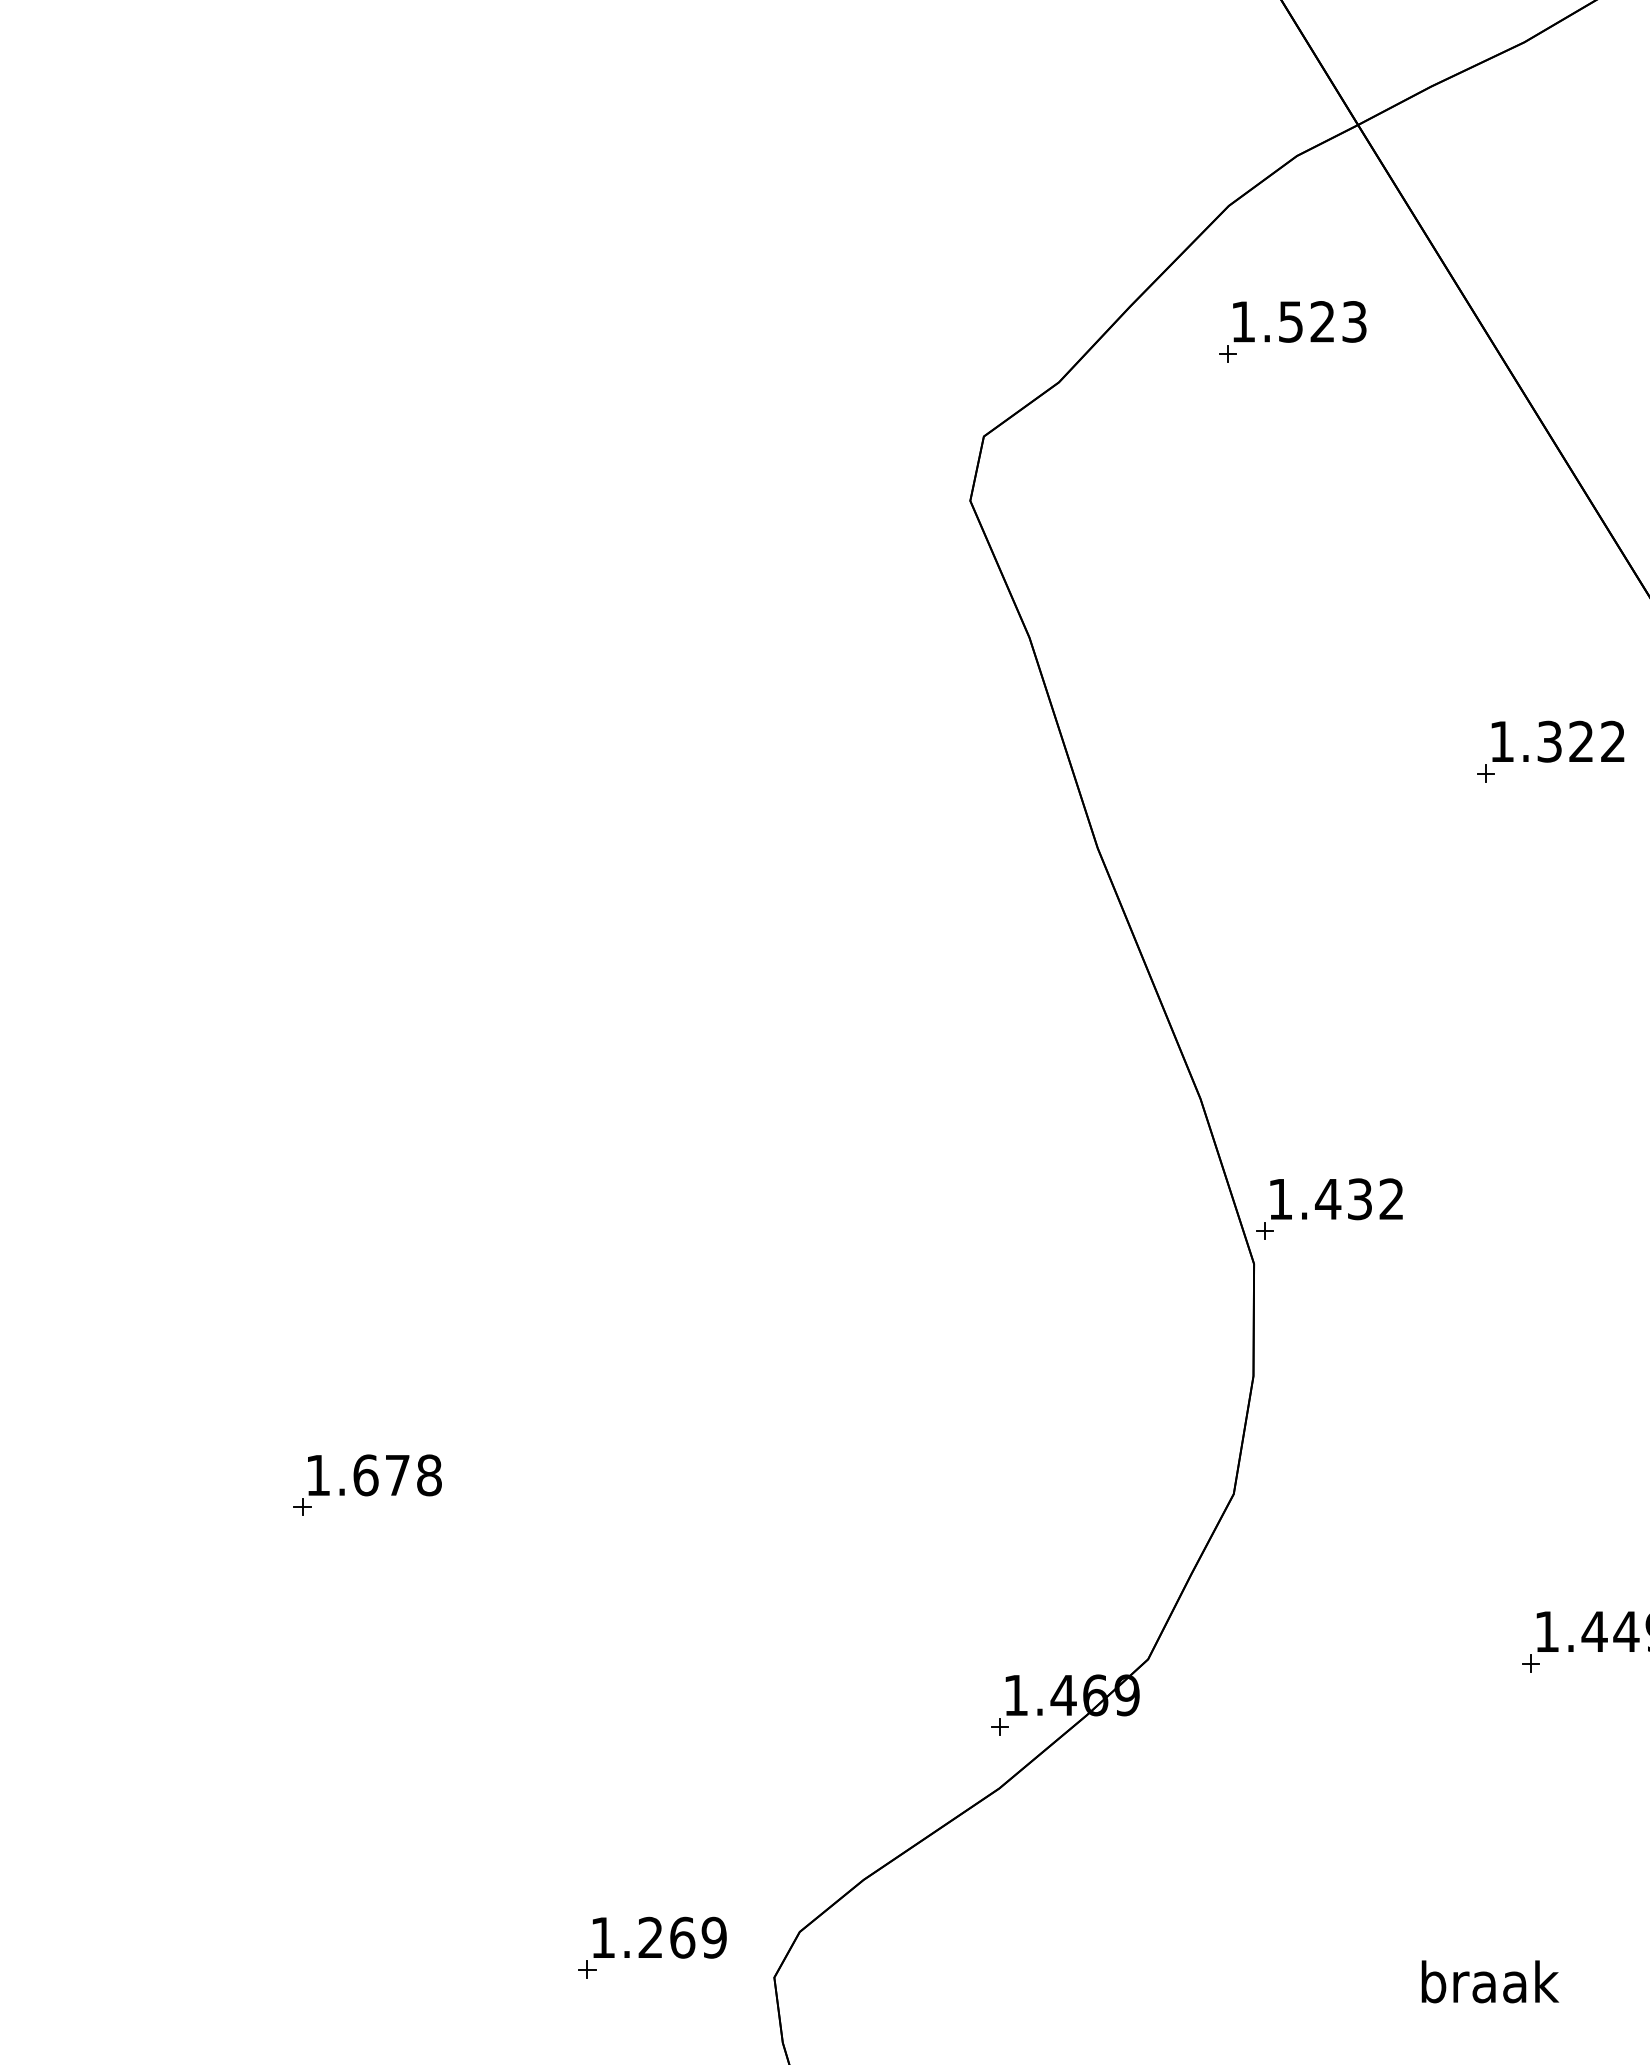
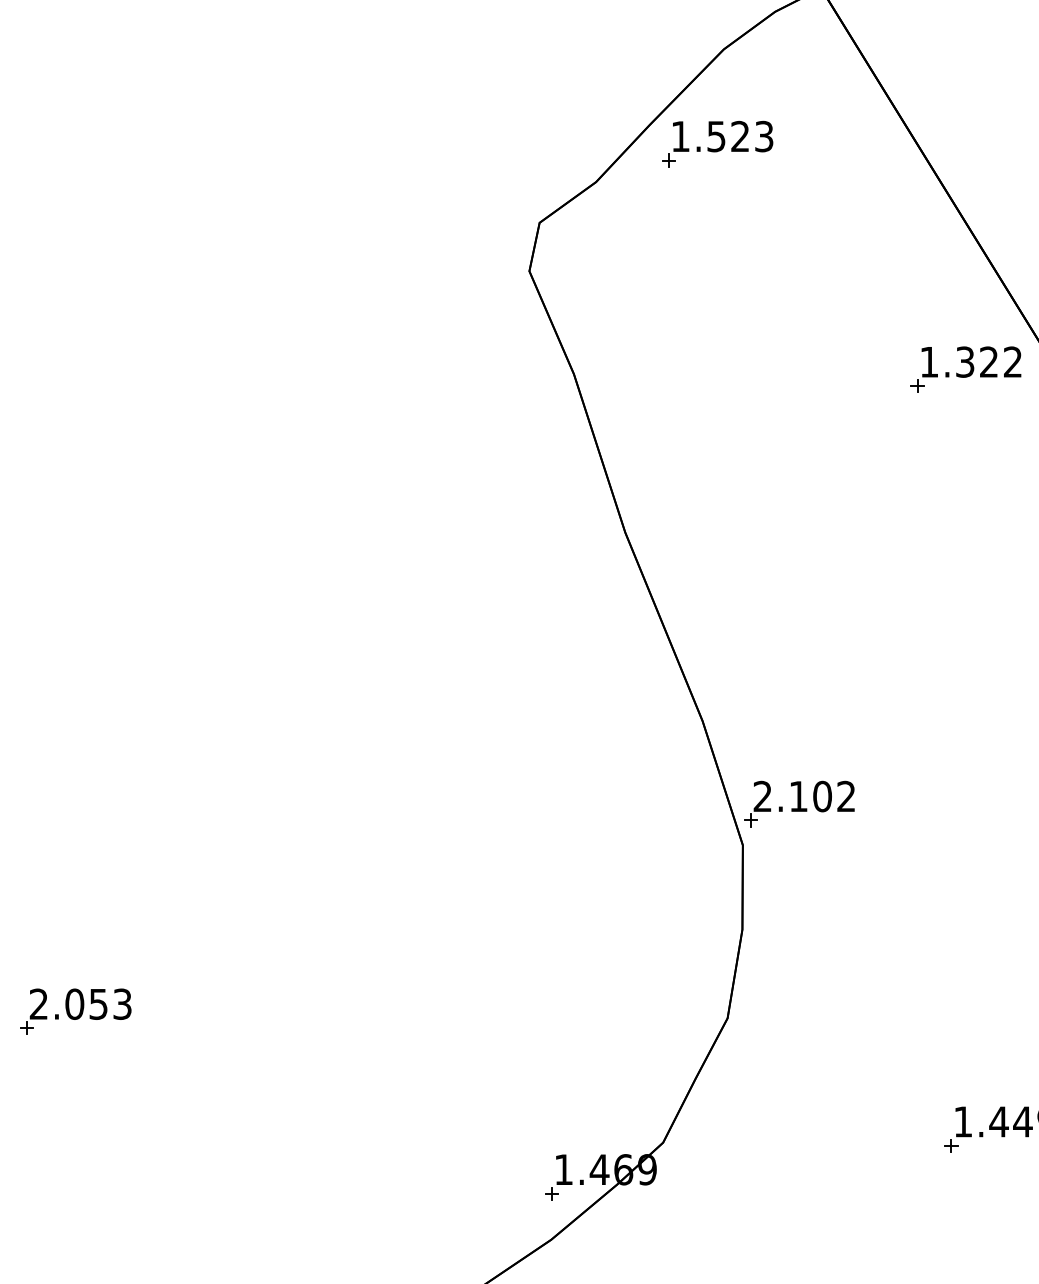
part: (1292, 331) -> (717, 143), moved
part: (1550, 751) -> (965, 369), moved
text: (1320, 1199) -> (792, 796), 1.432 -> 2.102
text: (373, 1475) -> (80, 1004), 1.678 -> 2.053

